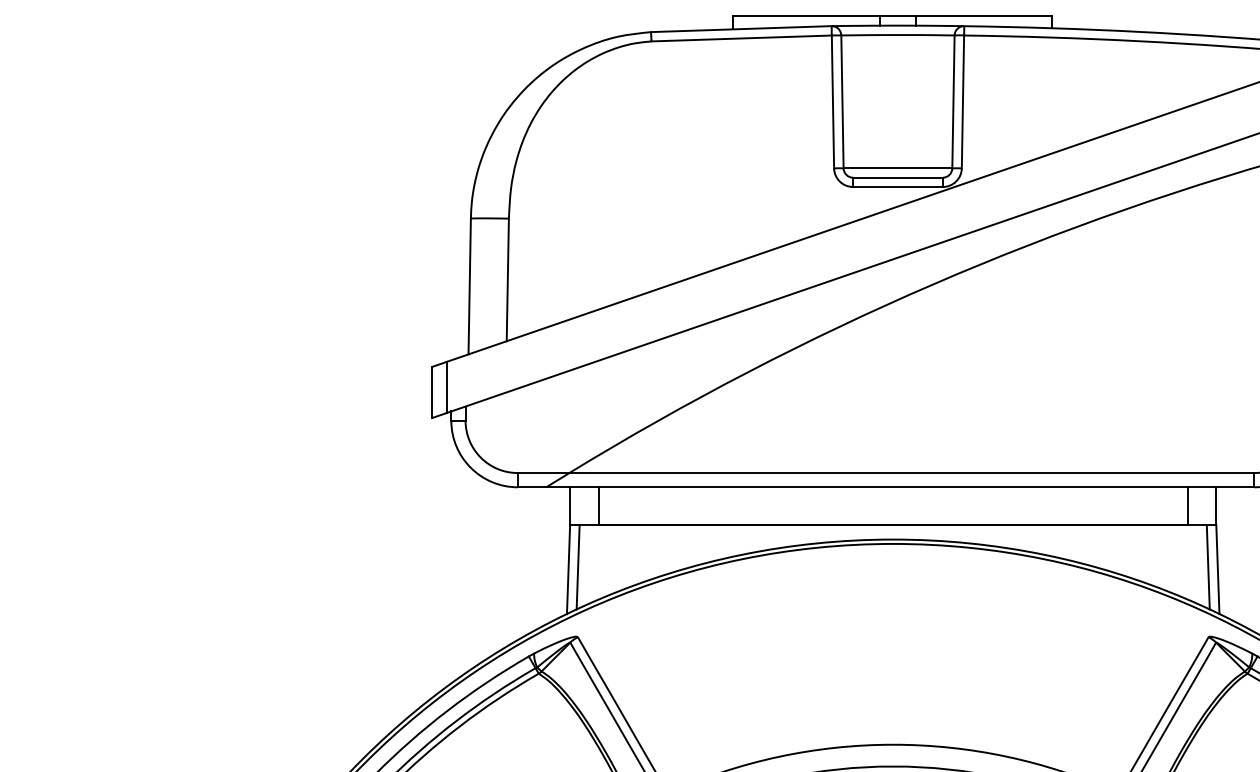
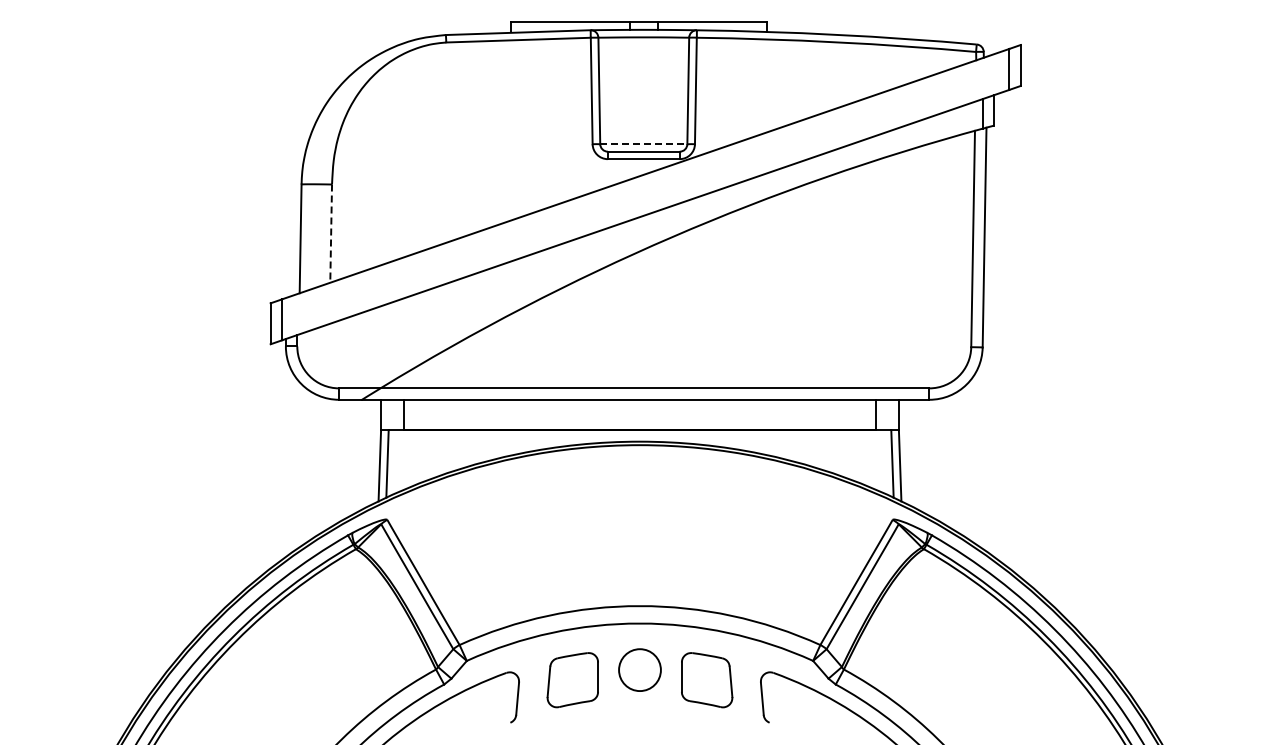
line: (897, 168) -> (643, 144), solid -> dashed
line: (508, 281) -> (331, 234), solid -> dashed

